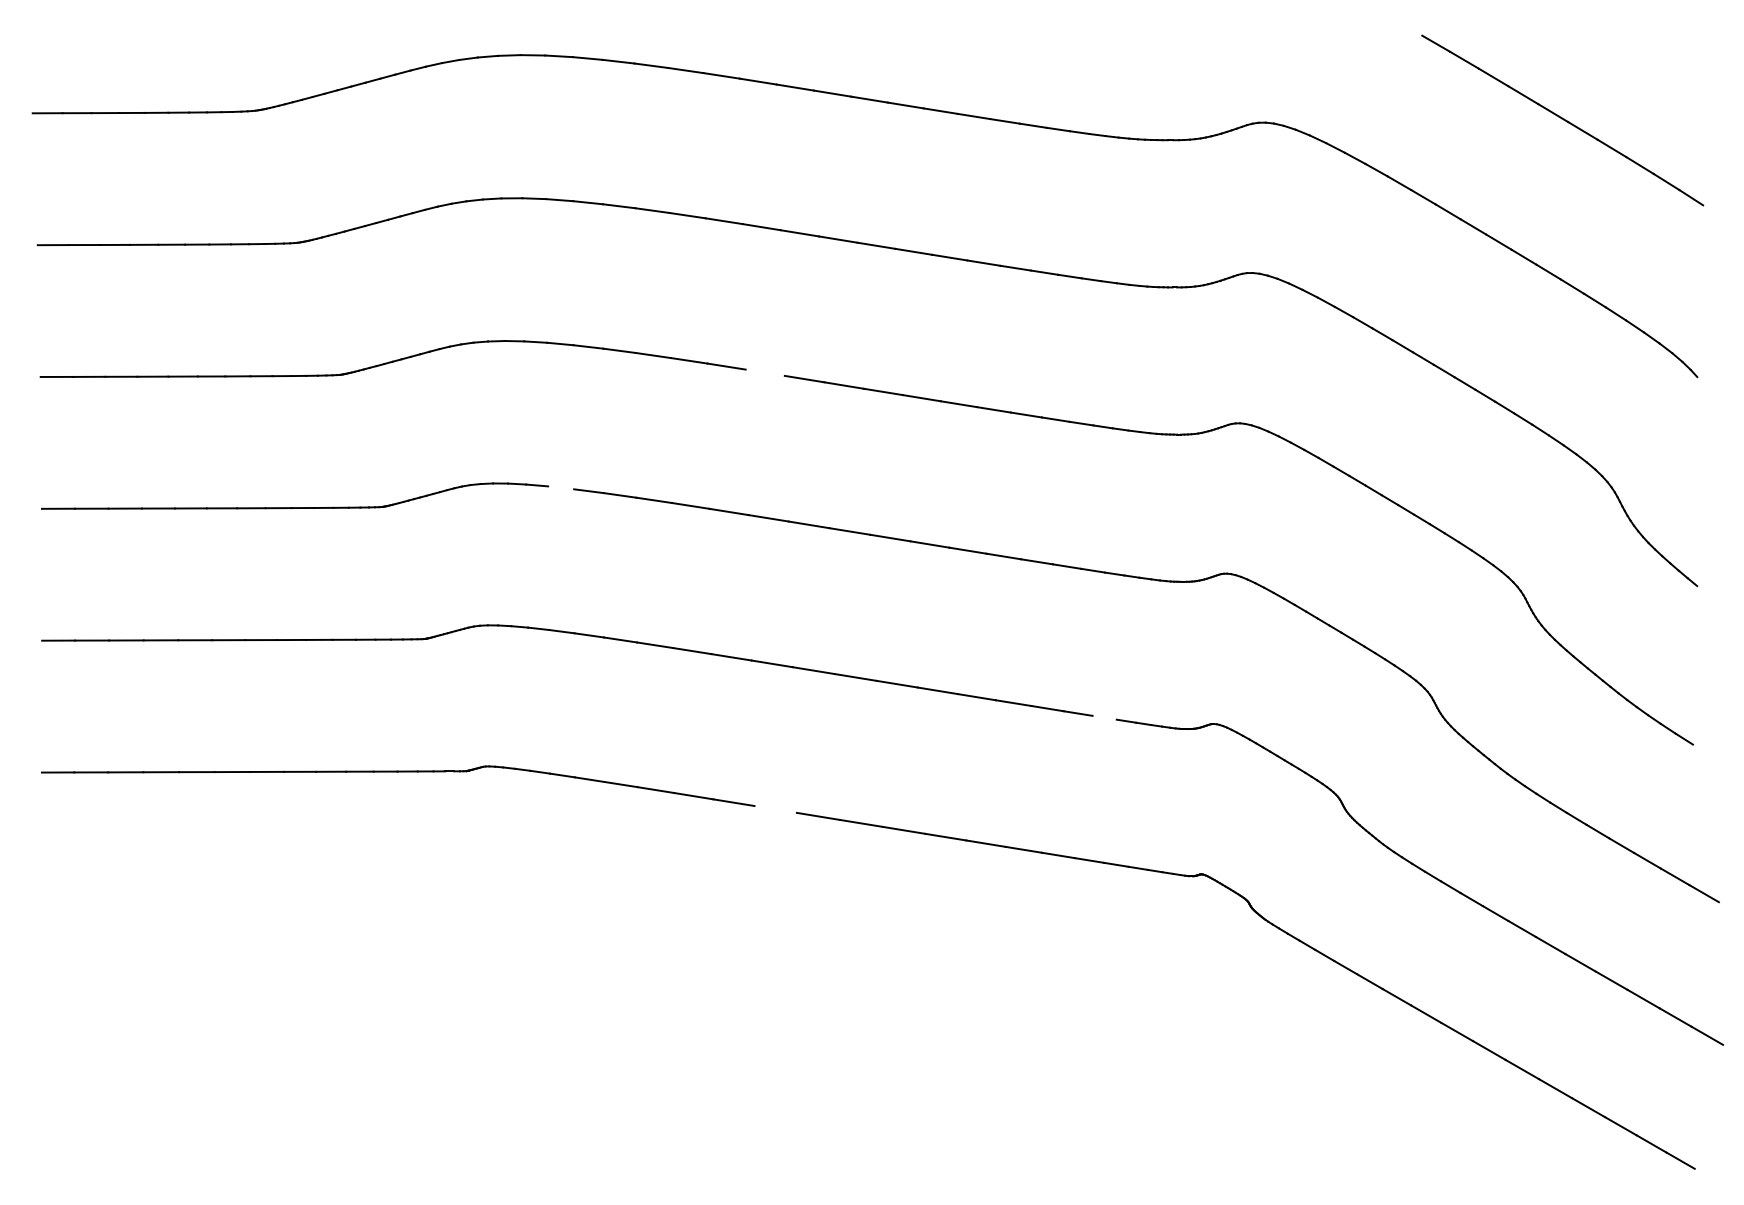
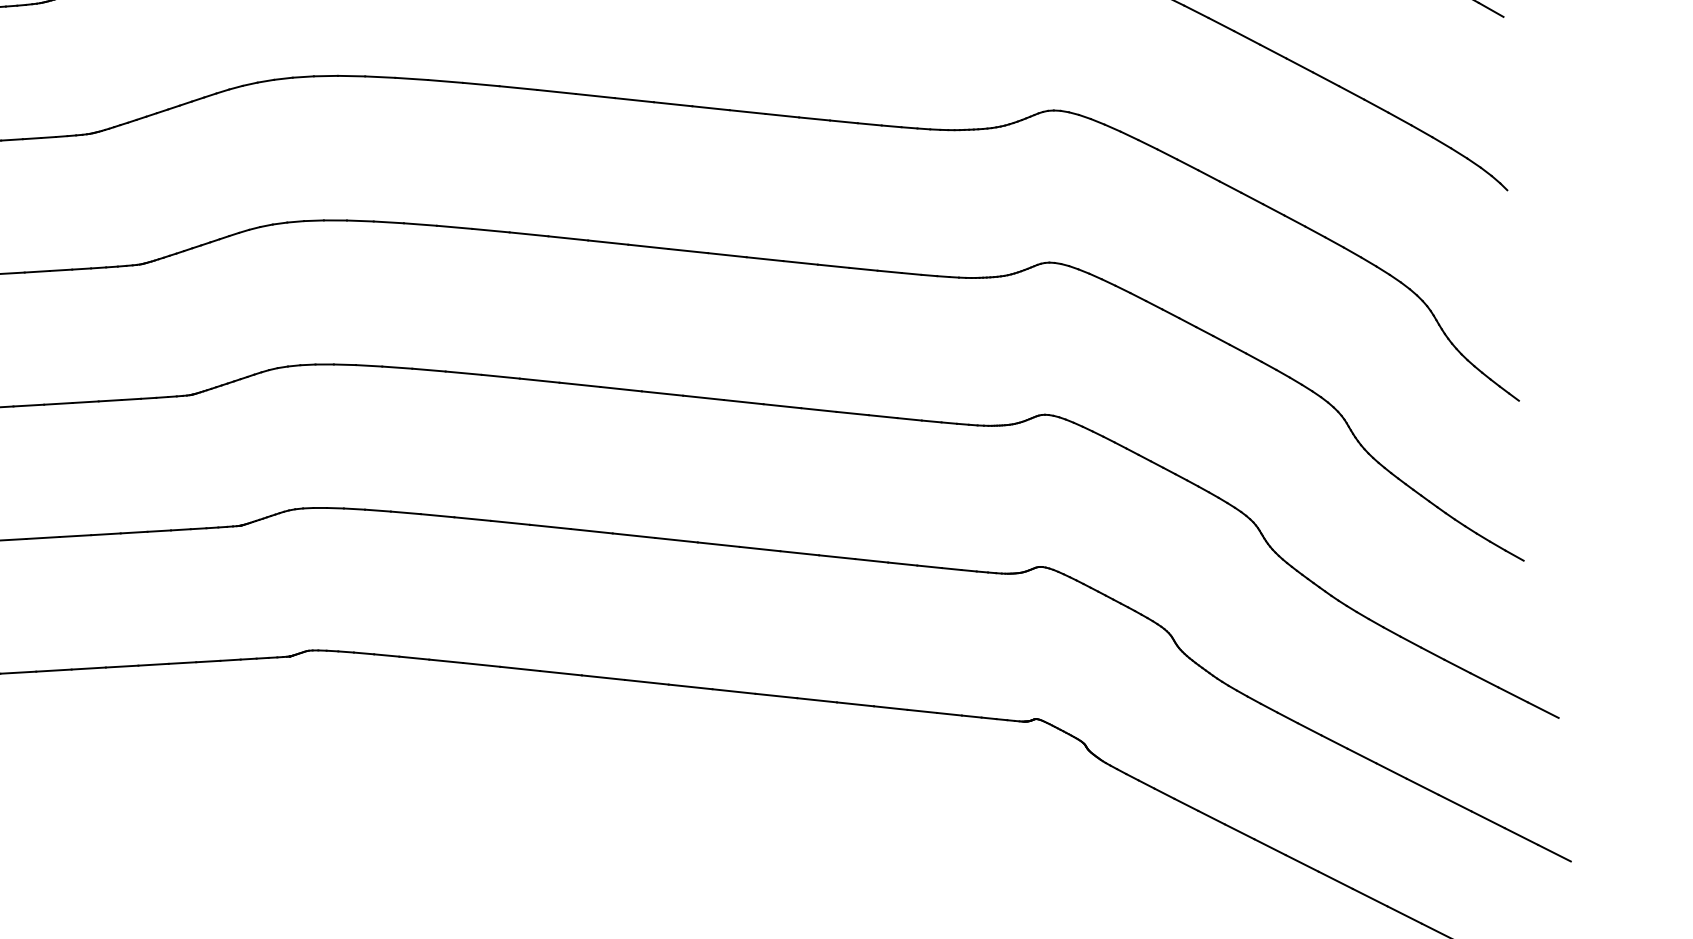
line: (764, 372) -> (567, 238), added
line: (561, 487) -> (369, 365), added
line: (1104, 717) -> (929, 566), added
line: (775, 809) -> (603, 677), added

